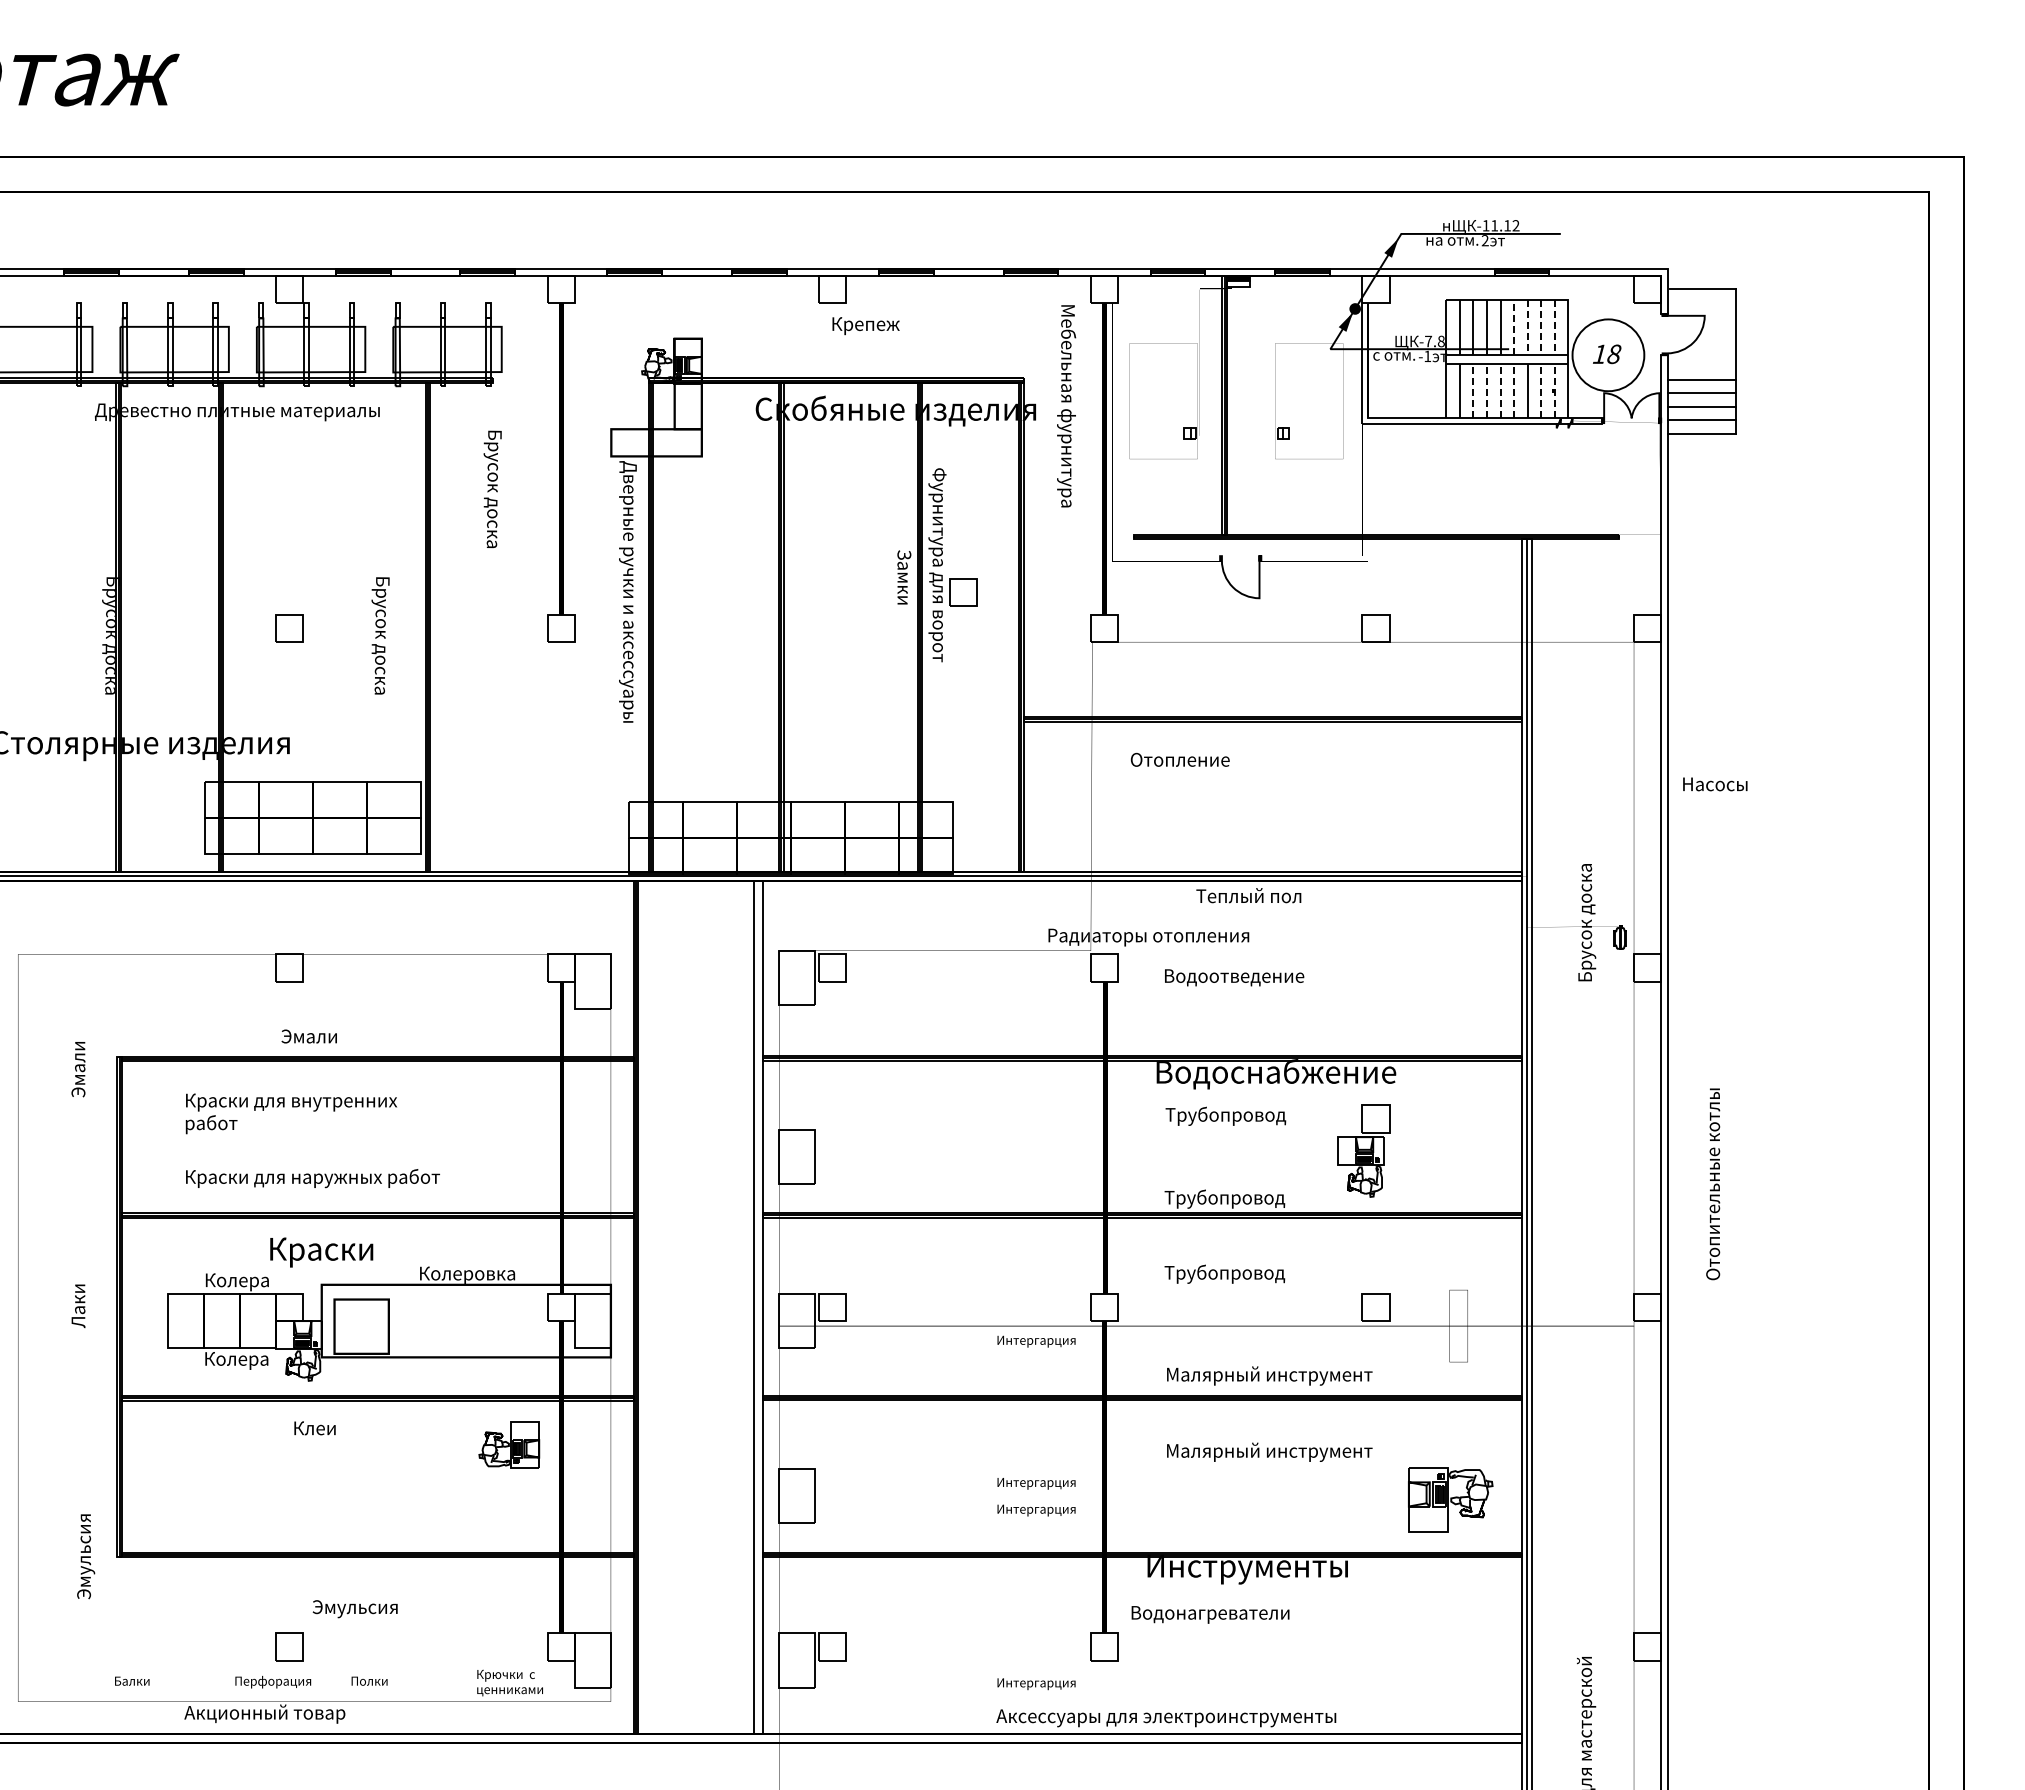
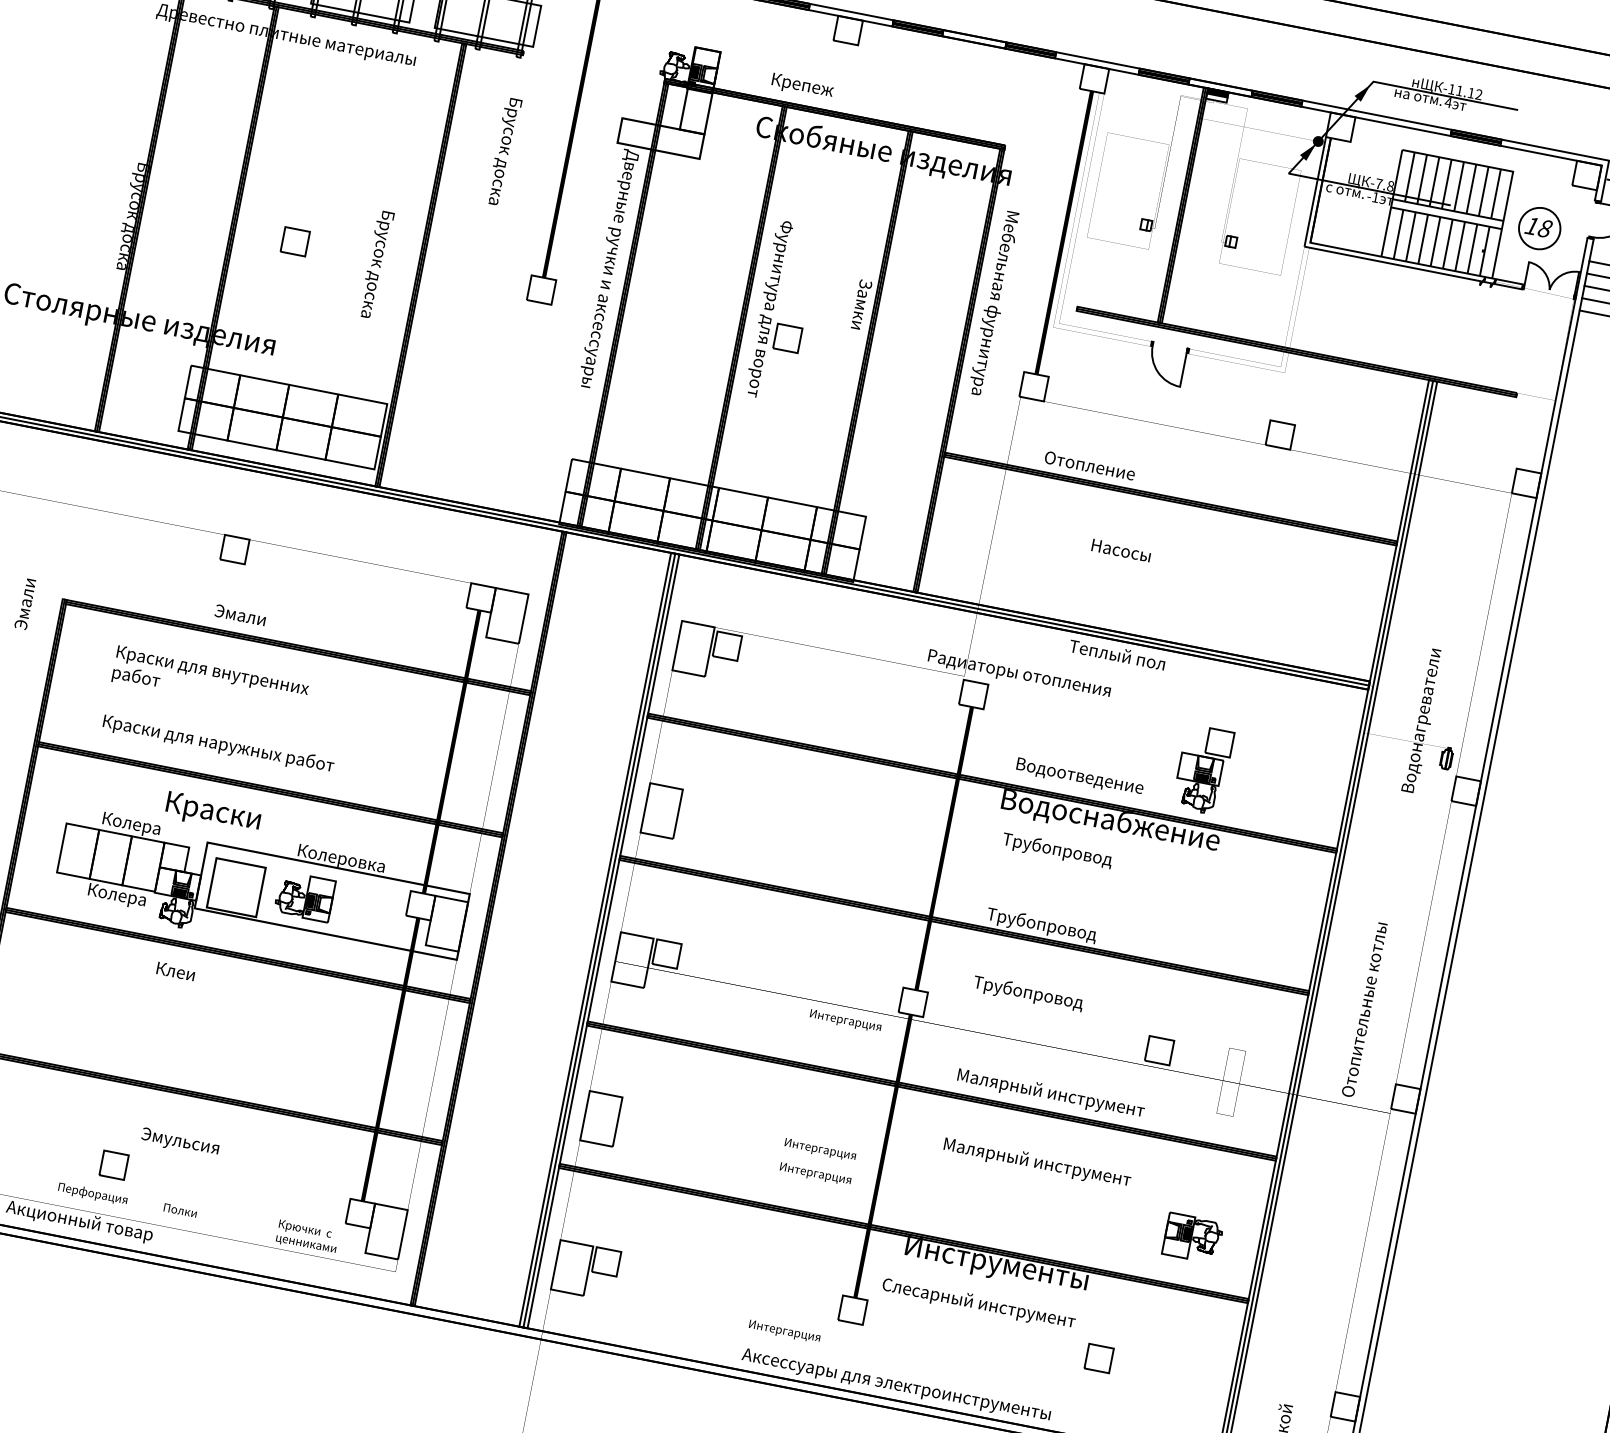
text: (1485, 240) -> (1448, 102), 2 -> 4
text: (865, 326) -> (801, 86), moved
line: (1514, 327) -> (1459, 186), dashed -> solid
line: (1527, 328) -> (1471, 189), dashed -> solid
line: (1541, 328) -> (1483, 192), dashed -> solid
line: (1554, 328) -> (1495, 194), dashed -> solid
circle: (1607, 354) -> (1539, 227), size x0.62
line: (1473, 390) -> (1411, 236), dashed -> solid
line: (1486, 390) -> (1422, 238), dashed -> solid
line: (1500, 390) -> (1435, 241), dashed -> solid
line: (1514, 390) -> (1448, 243), dashed -> solid
line: (1541, 390) -> (1472, 248), dashed -> solid
line: (1554, 390) -> (1484, 250), dashed -> solid
text: (1066, 406) -> (993, 303), moved
part: (942, 565) -> (773, 310), moved
text: (1179, 759) -> (1089, 465), moved
text: (1715, 784) -> (1121, 550), moved
text: (1587, 899) -> (1423, 718), Брусок доска -> Водонагреватели
text: (1234, 977) -> (1079, 777), moved
part: (1363, 1150) -> (1203, 769), moved
text: (1713, 1184) -> (1364, 1009), moved
line: (758, 1306) -> (599, 939), added
part: (509, 1444) -> (305, 896), moved
part: (1450, 1499) -> (1192, 1238), size x0.71
text: (1237, 1613) -> (979, 1303), Водонагреватели -> Слесарный инструмент
part: (1375, 1646) -> (1098, 1358), added

